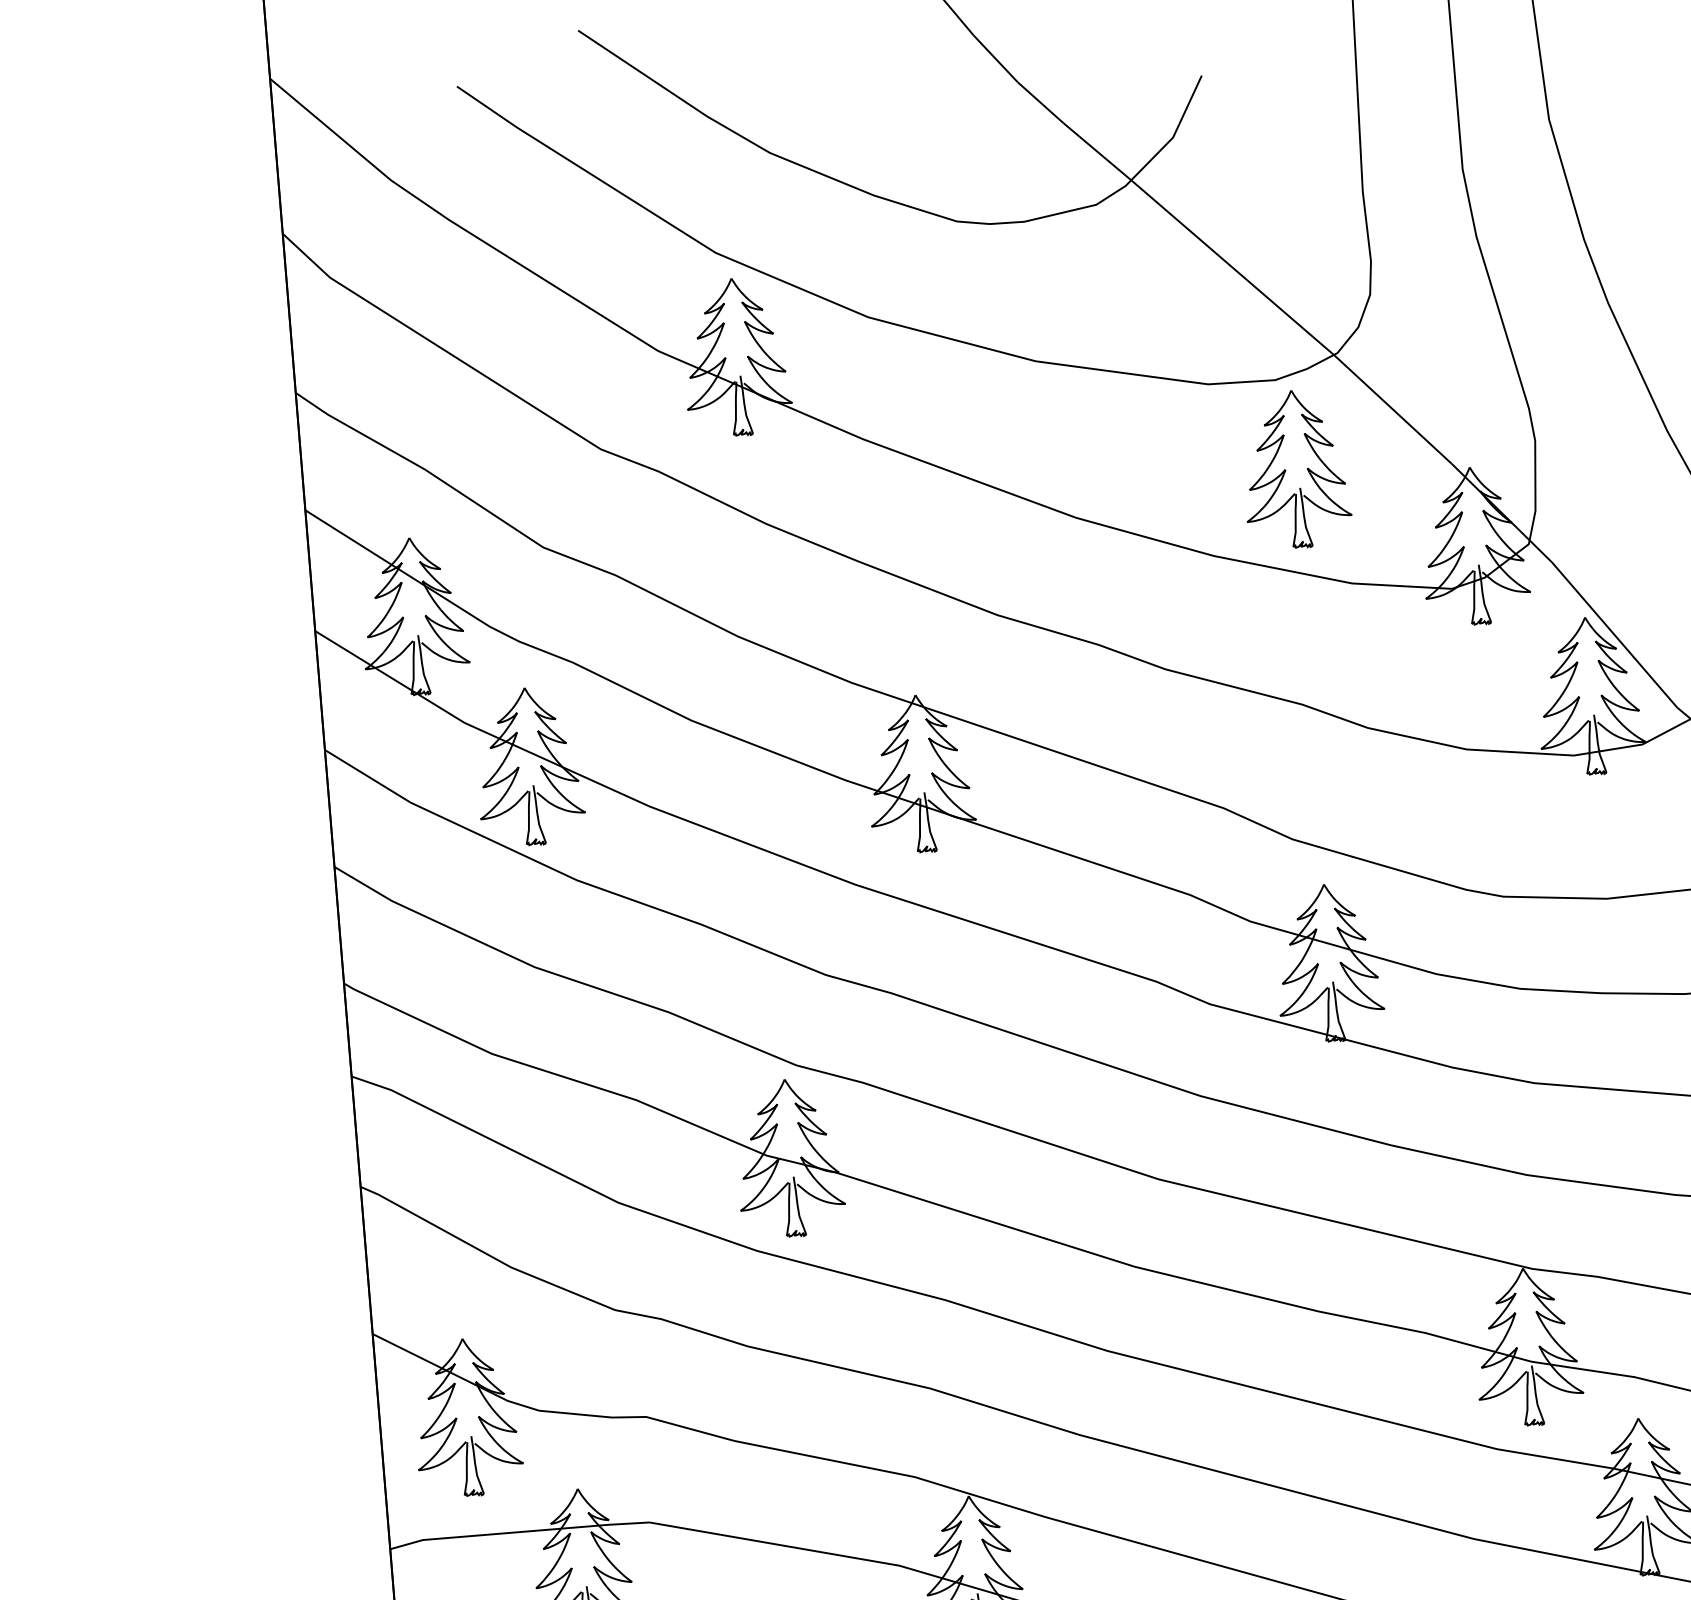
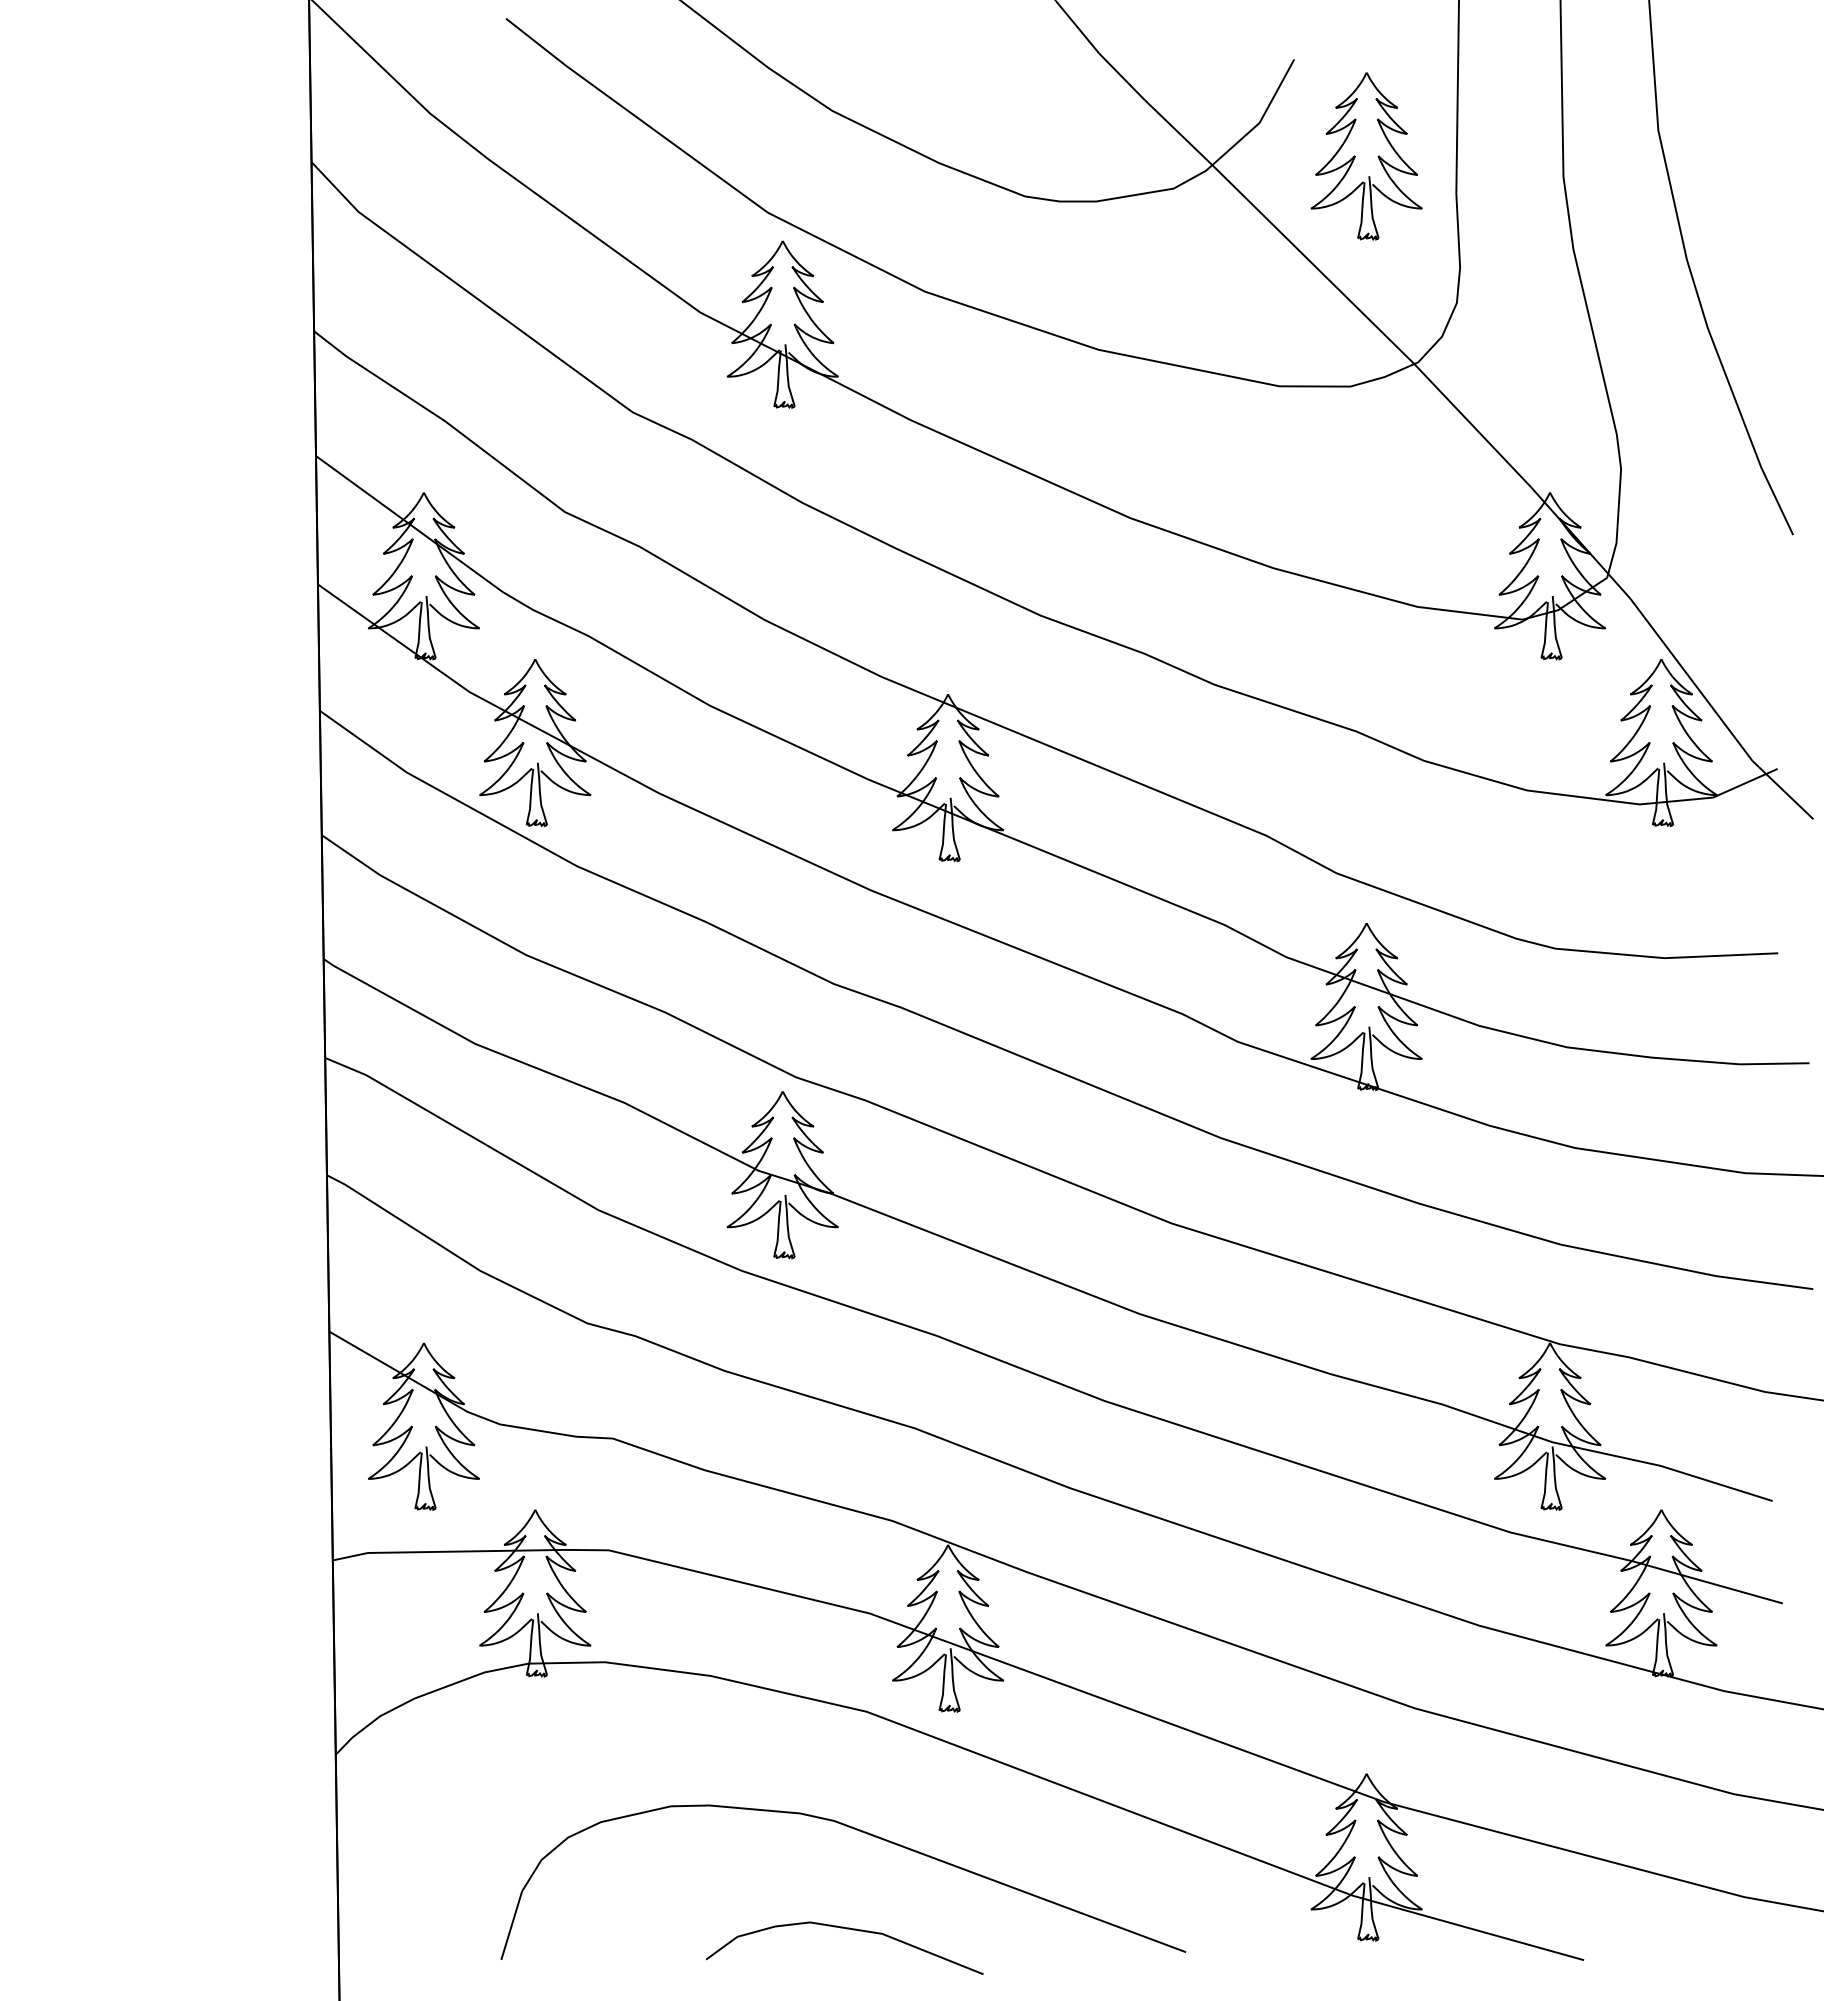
part: (1296, 469) -> (1366, 156), moved

